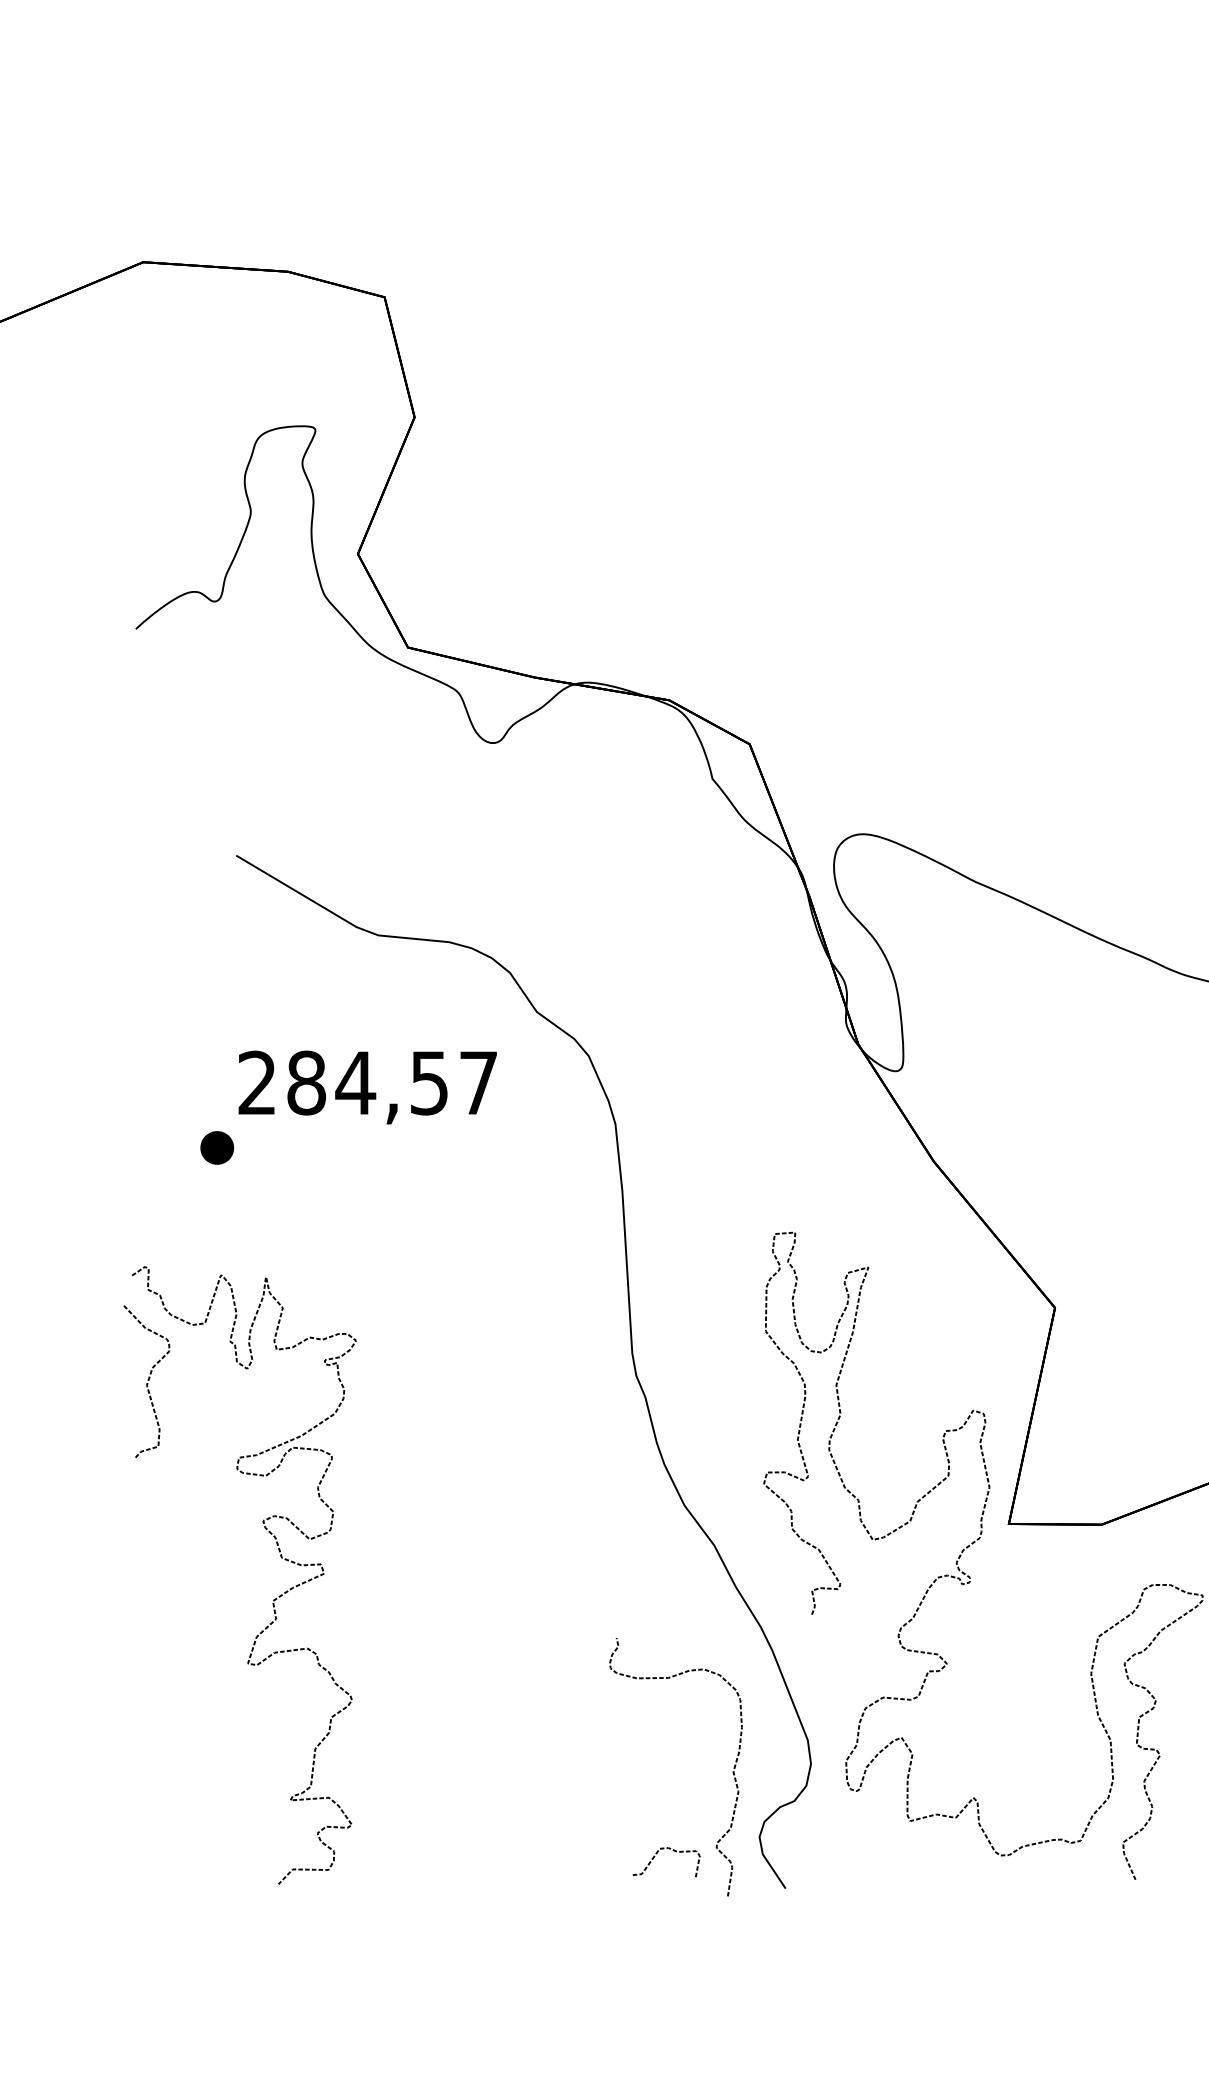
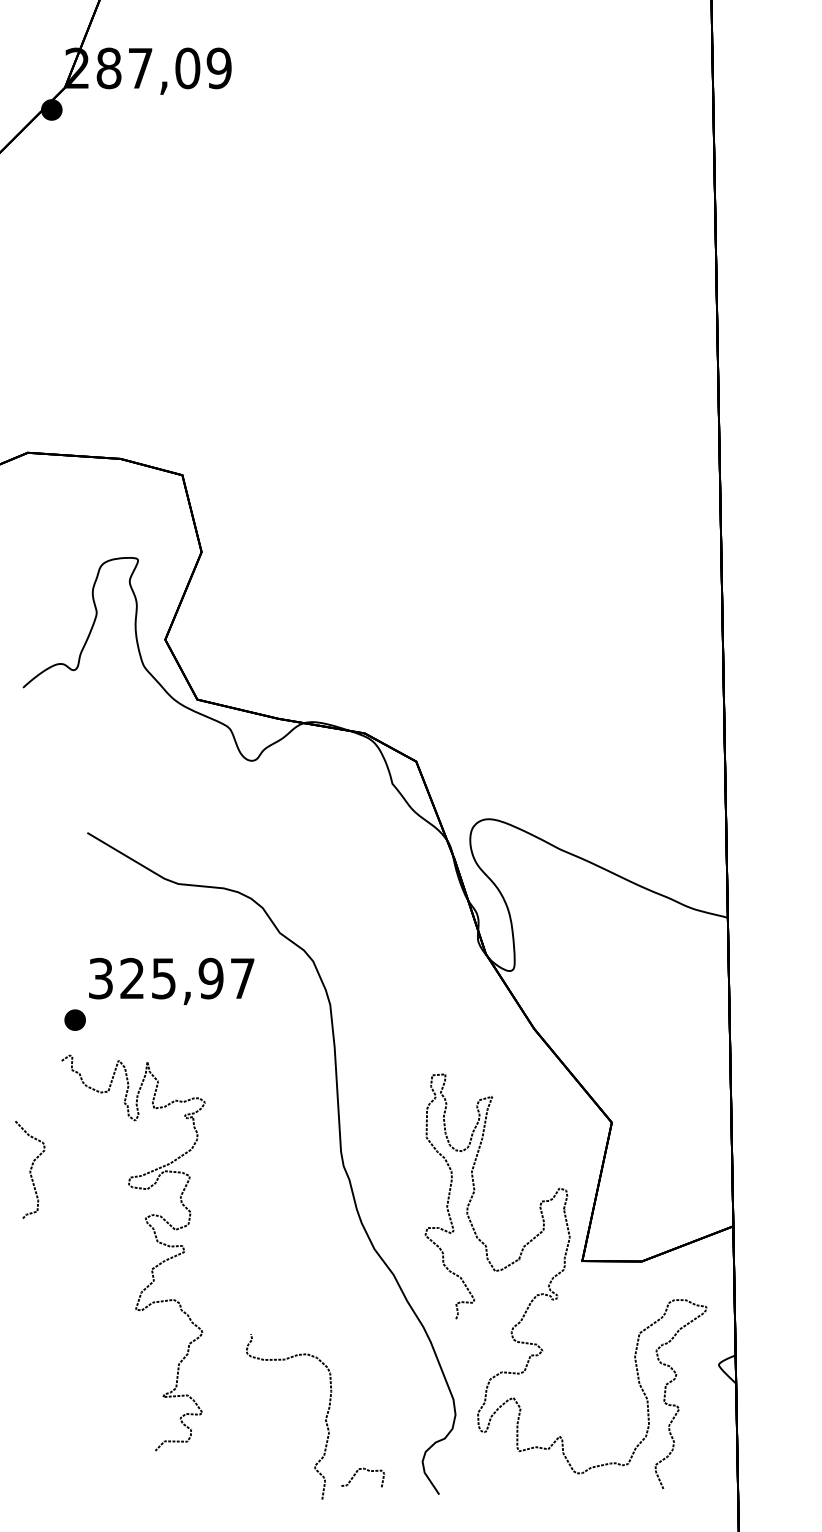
text: (344, 1082) -> (156, 978), 284,57 -> 325,97
curve: (272, 1599) -> (151, 1268), moved
curve: (732, 1766) -> (325, 1416), moved

